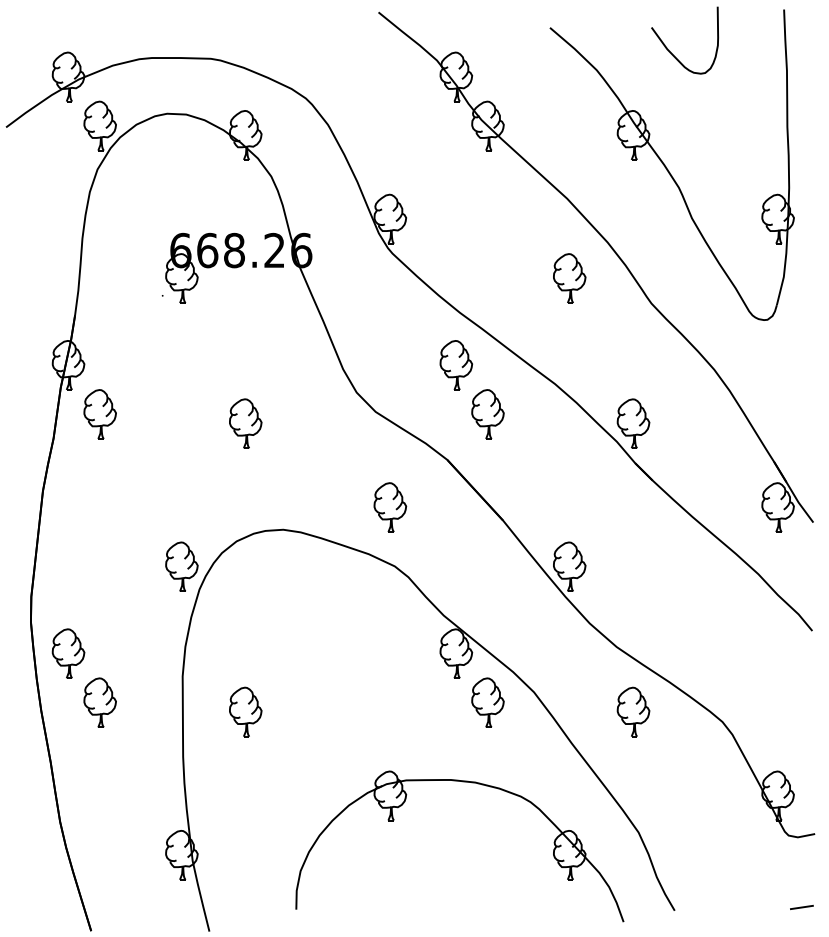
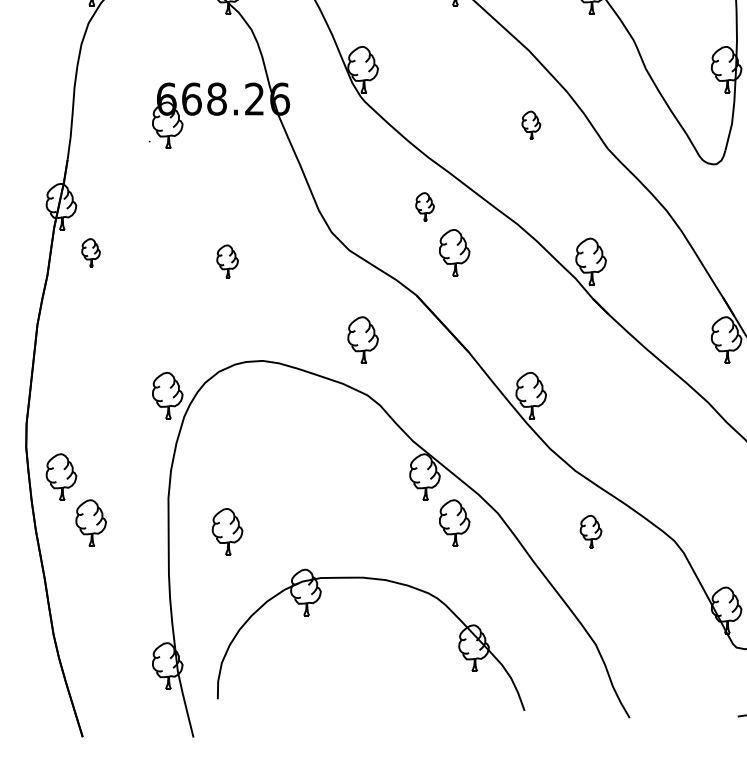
part: (569, 278) -> (531, 125), size x0.6
part: (456, 365) -> (425, 206), size x0.6
part: (99, 414) -> (90, 252), size x0.6
part: (245, 423) -> (227, 261), size x0.7
part: (633, 711) -> (591, 531), size x0.7
part: (462, 782) -> (373, 580), moved

